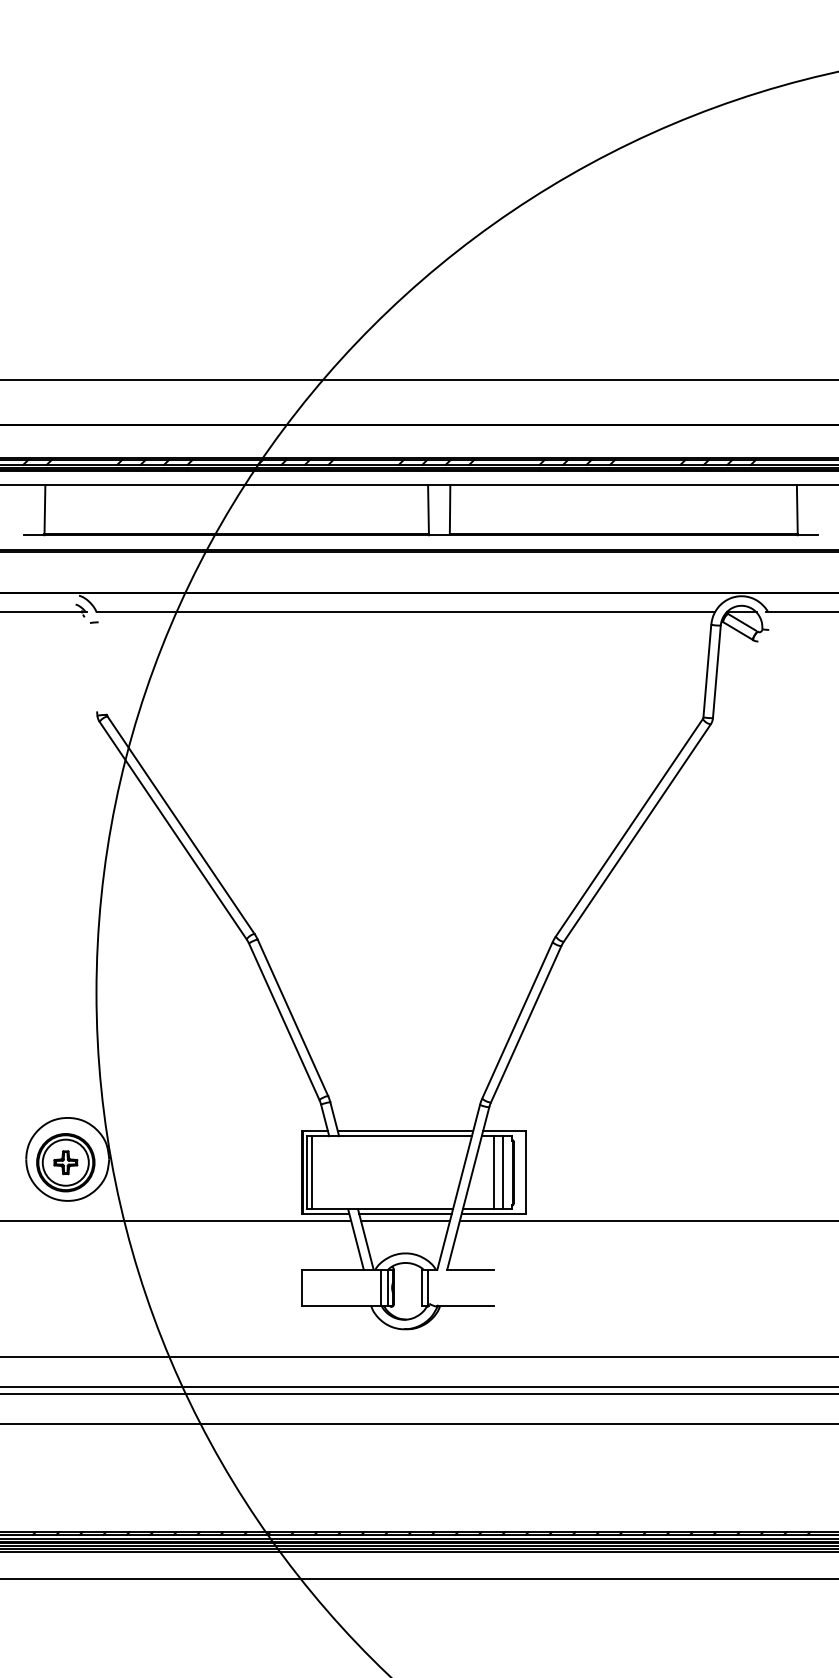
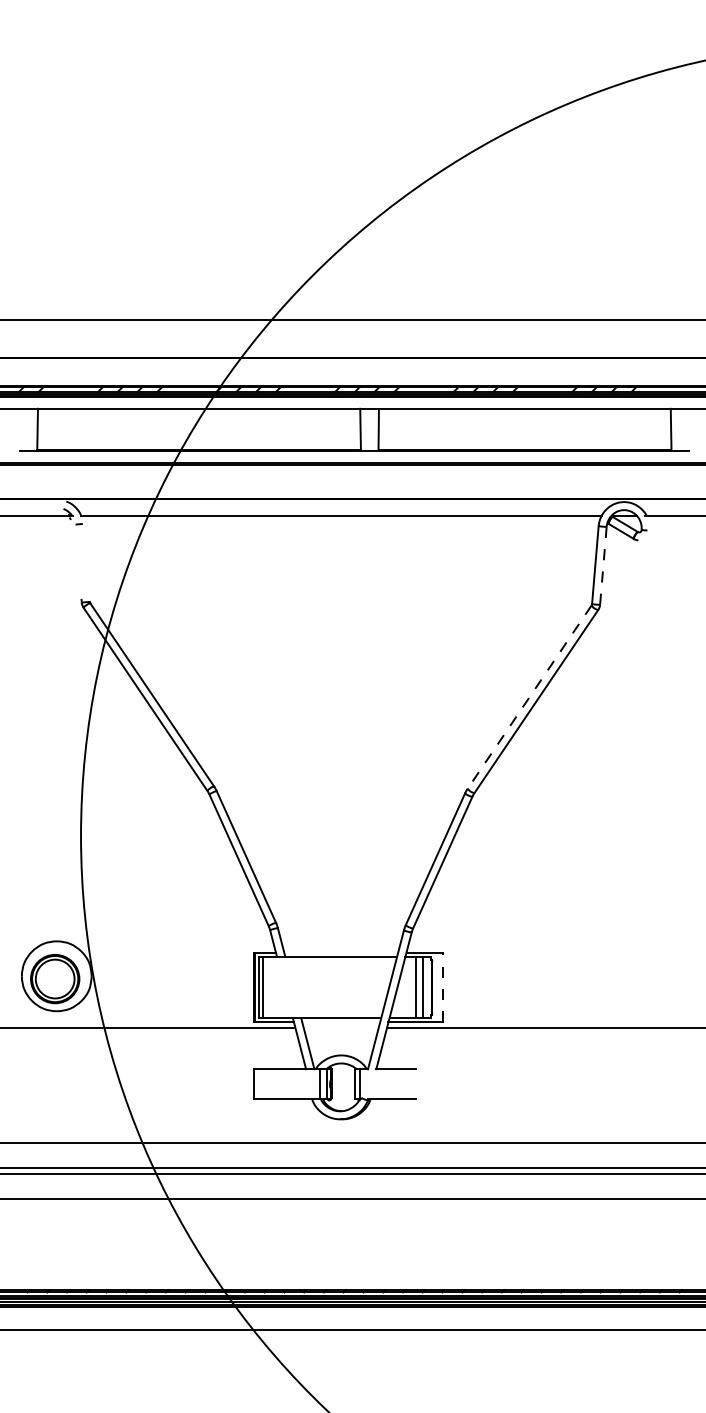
line: (716, 671) -> (603, 565), solid -> dashed
line: (629, 828) -> (529, 697), solid -> dashed
line: (405, 1131) -> (341, 952), removed
part: (65, 1162) -> (54, 978), removed
line: (526, 1172) -> (443, 987), solid -> dashed
line: (405, 1214) -> (341, 1022), removed
line: (405, 1220) -> (341, 1027), removed

